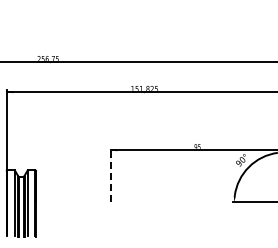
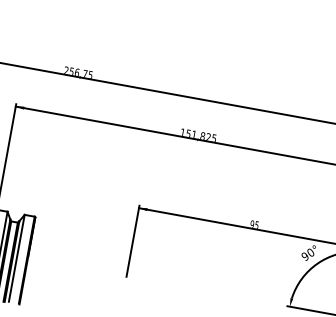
line: (110, 175) -> (132, 241), dashed -> solid

